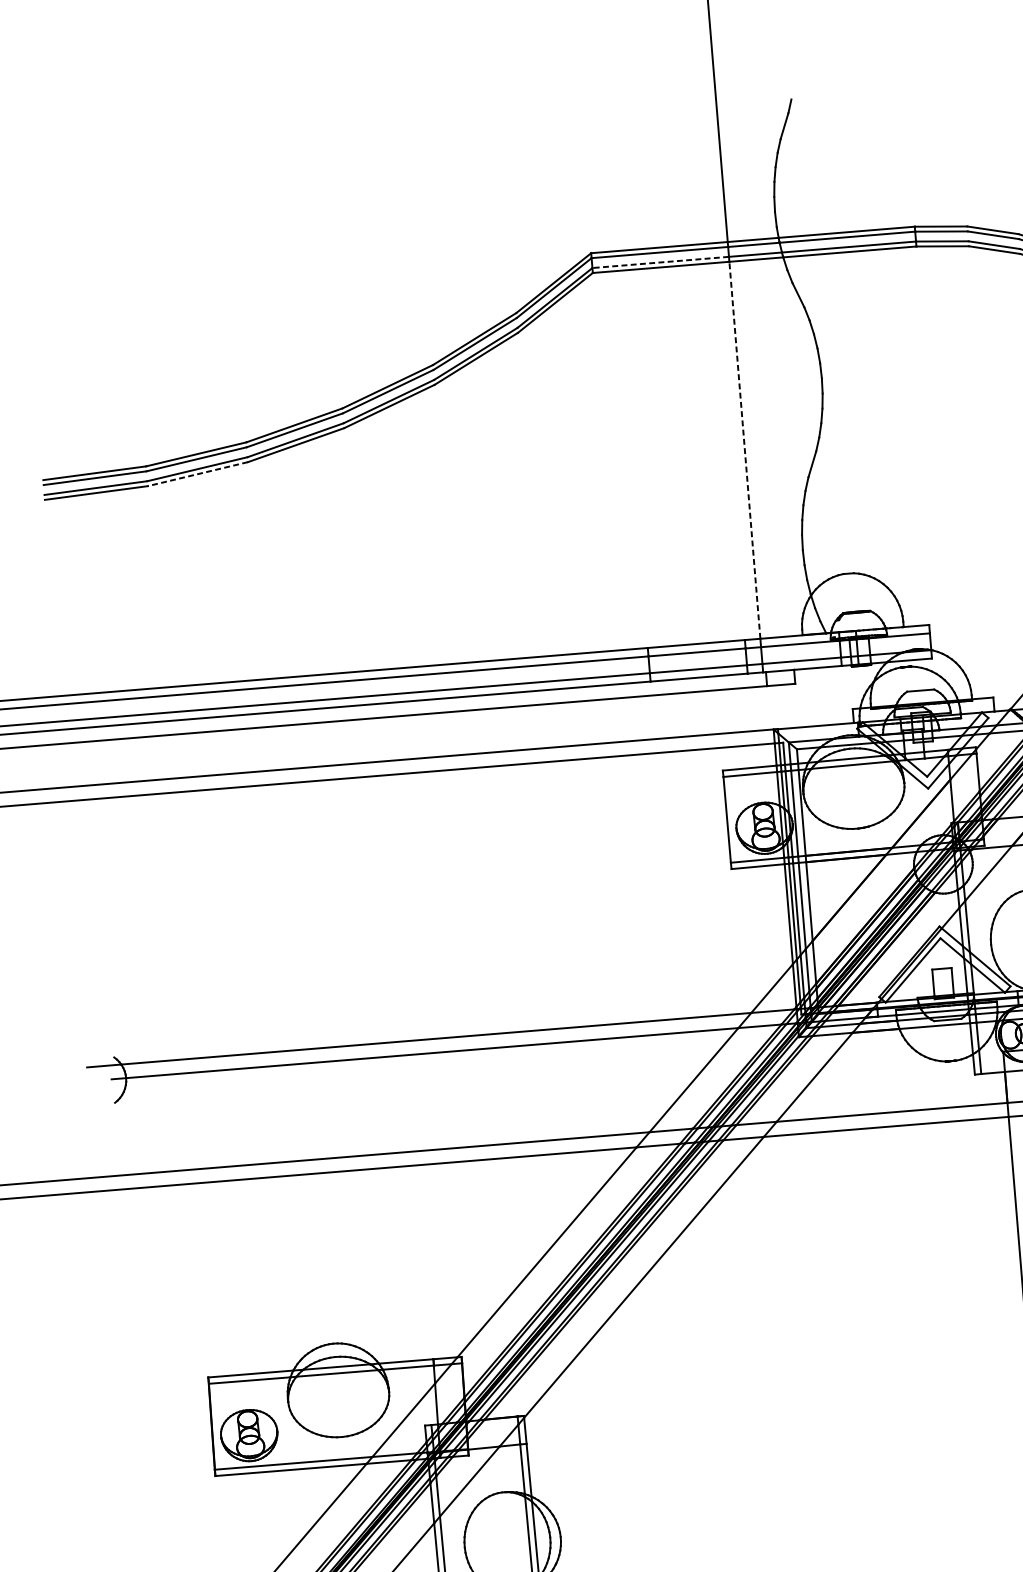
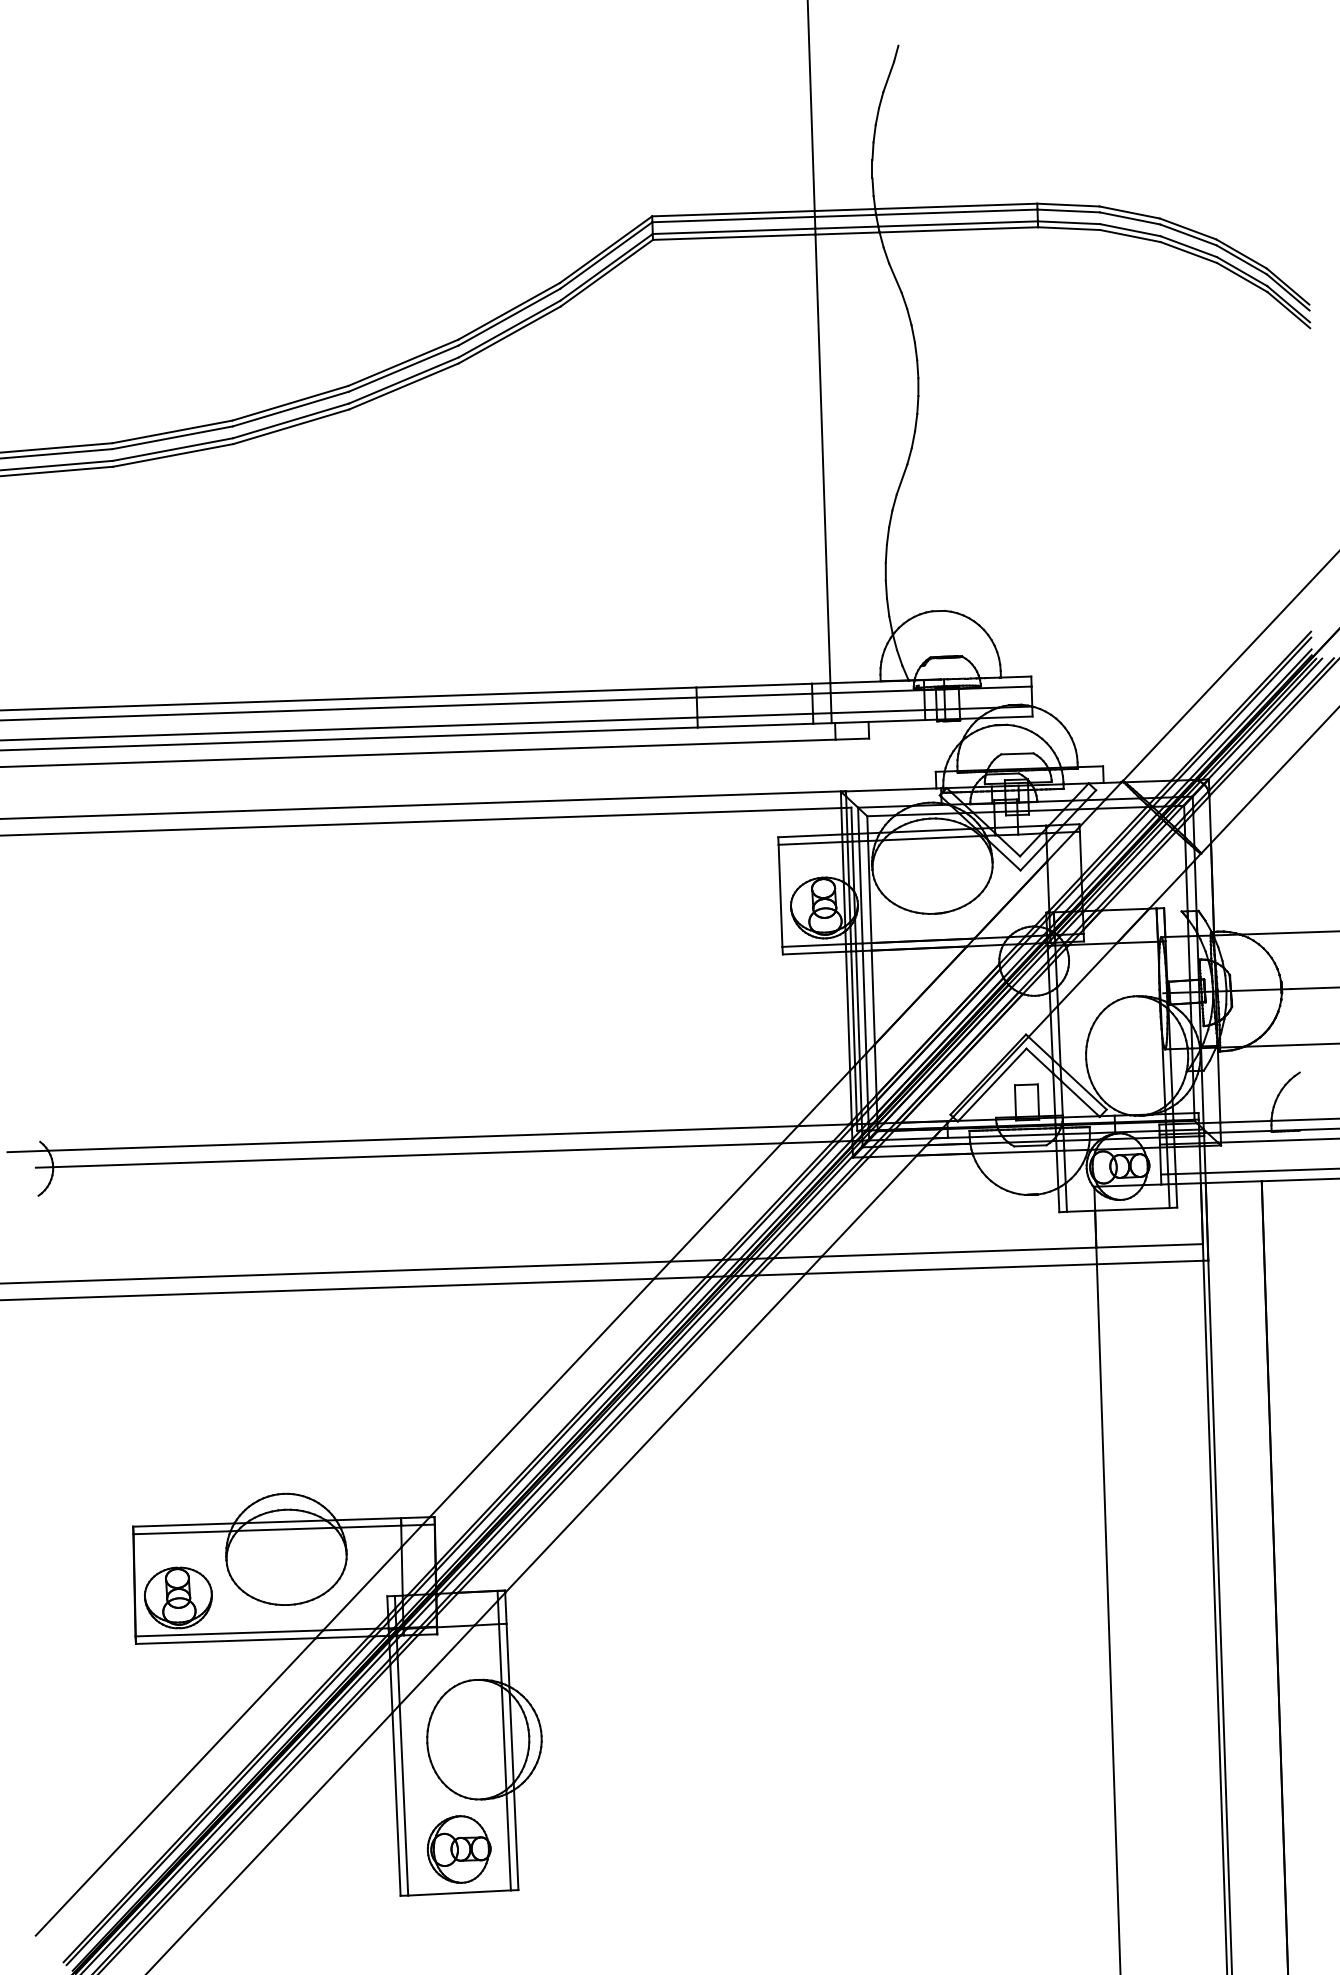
line: (660, 262) -> (733, 231), dashed -> solid
line: (744, 450) -> (822, 458), dashed -> solid
line: (197, 474) -> (172, 455), dashed -> solid

